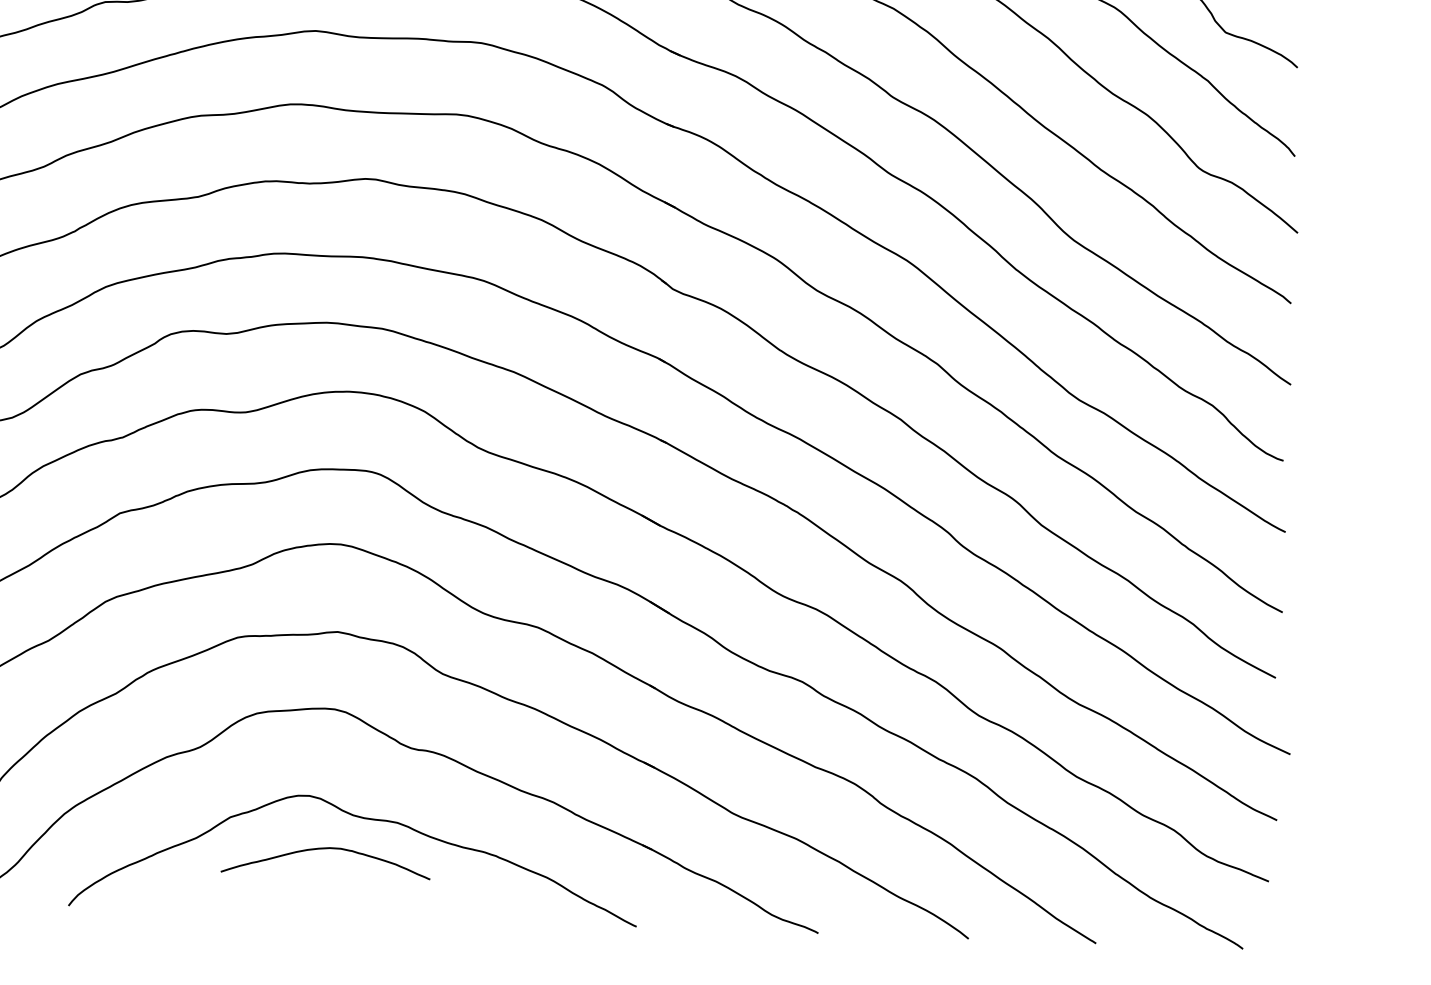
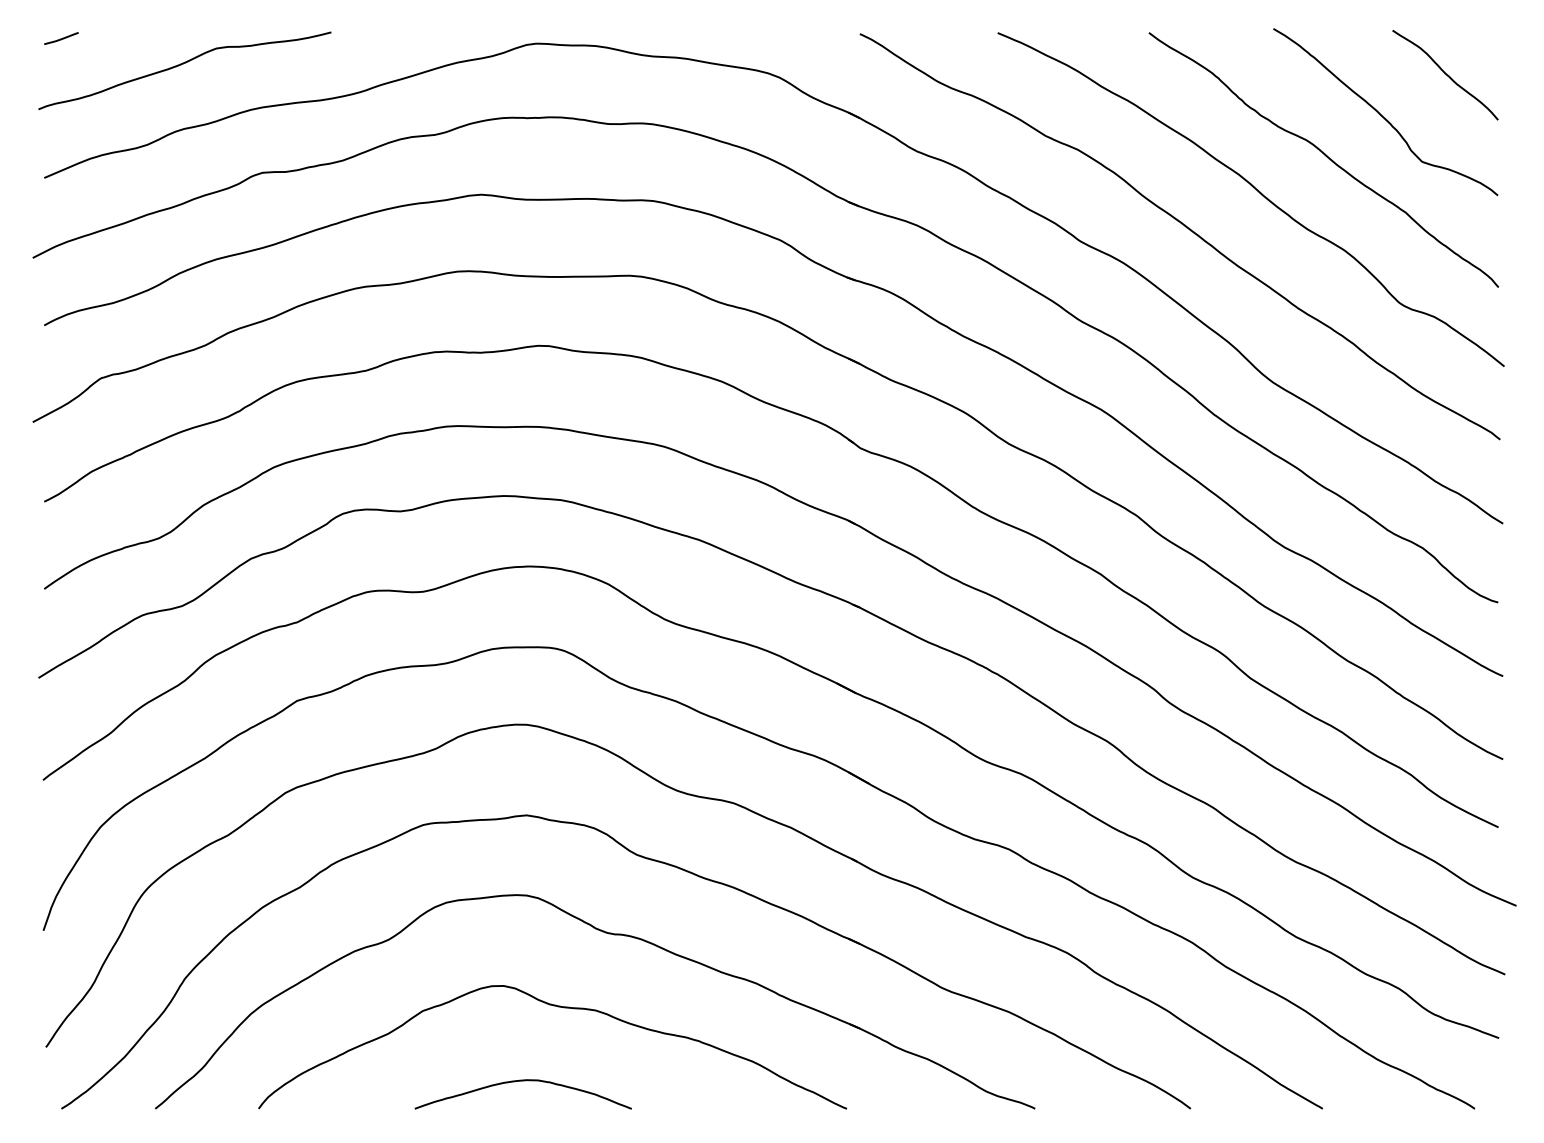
curve: (325, 849) -> (522, 1081), moved

